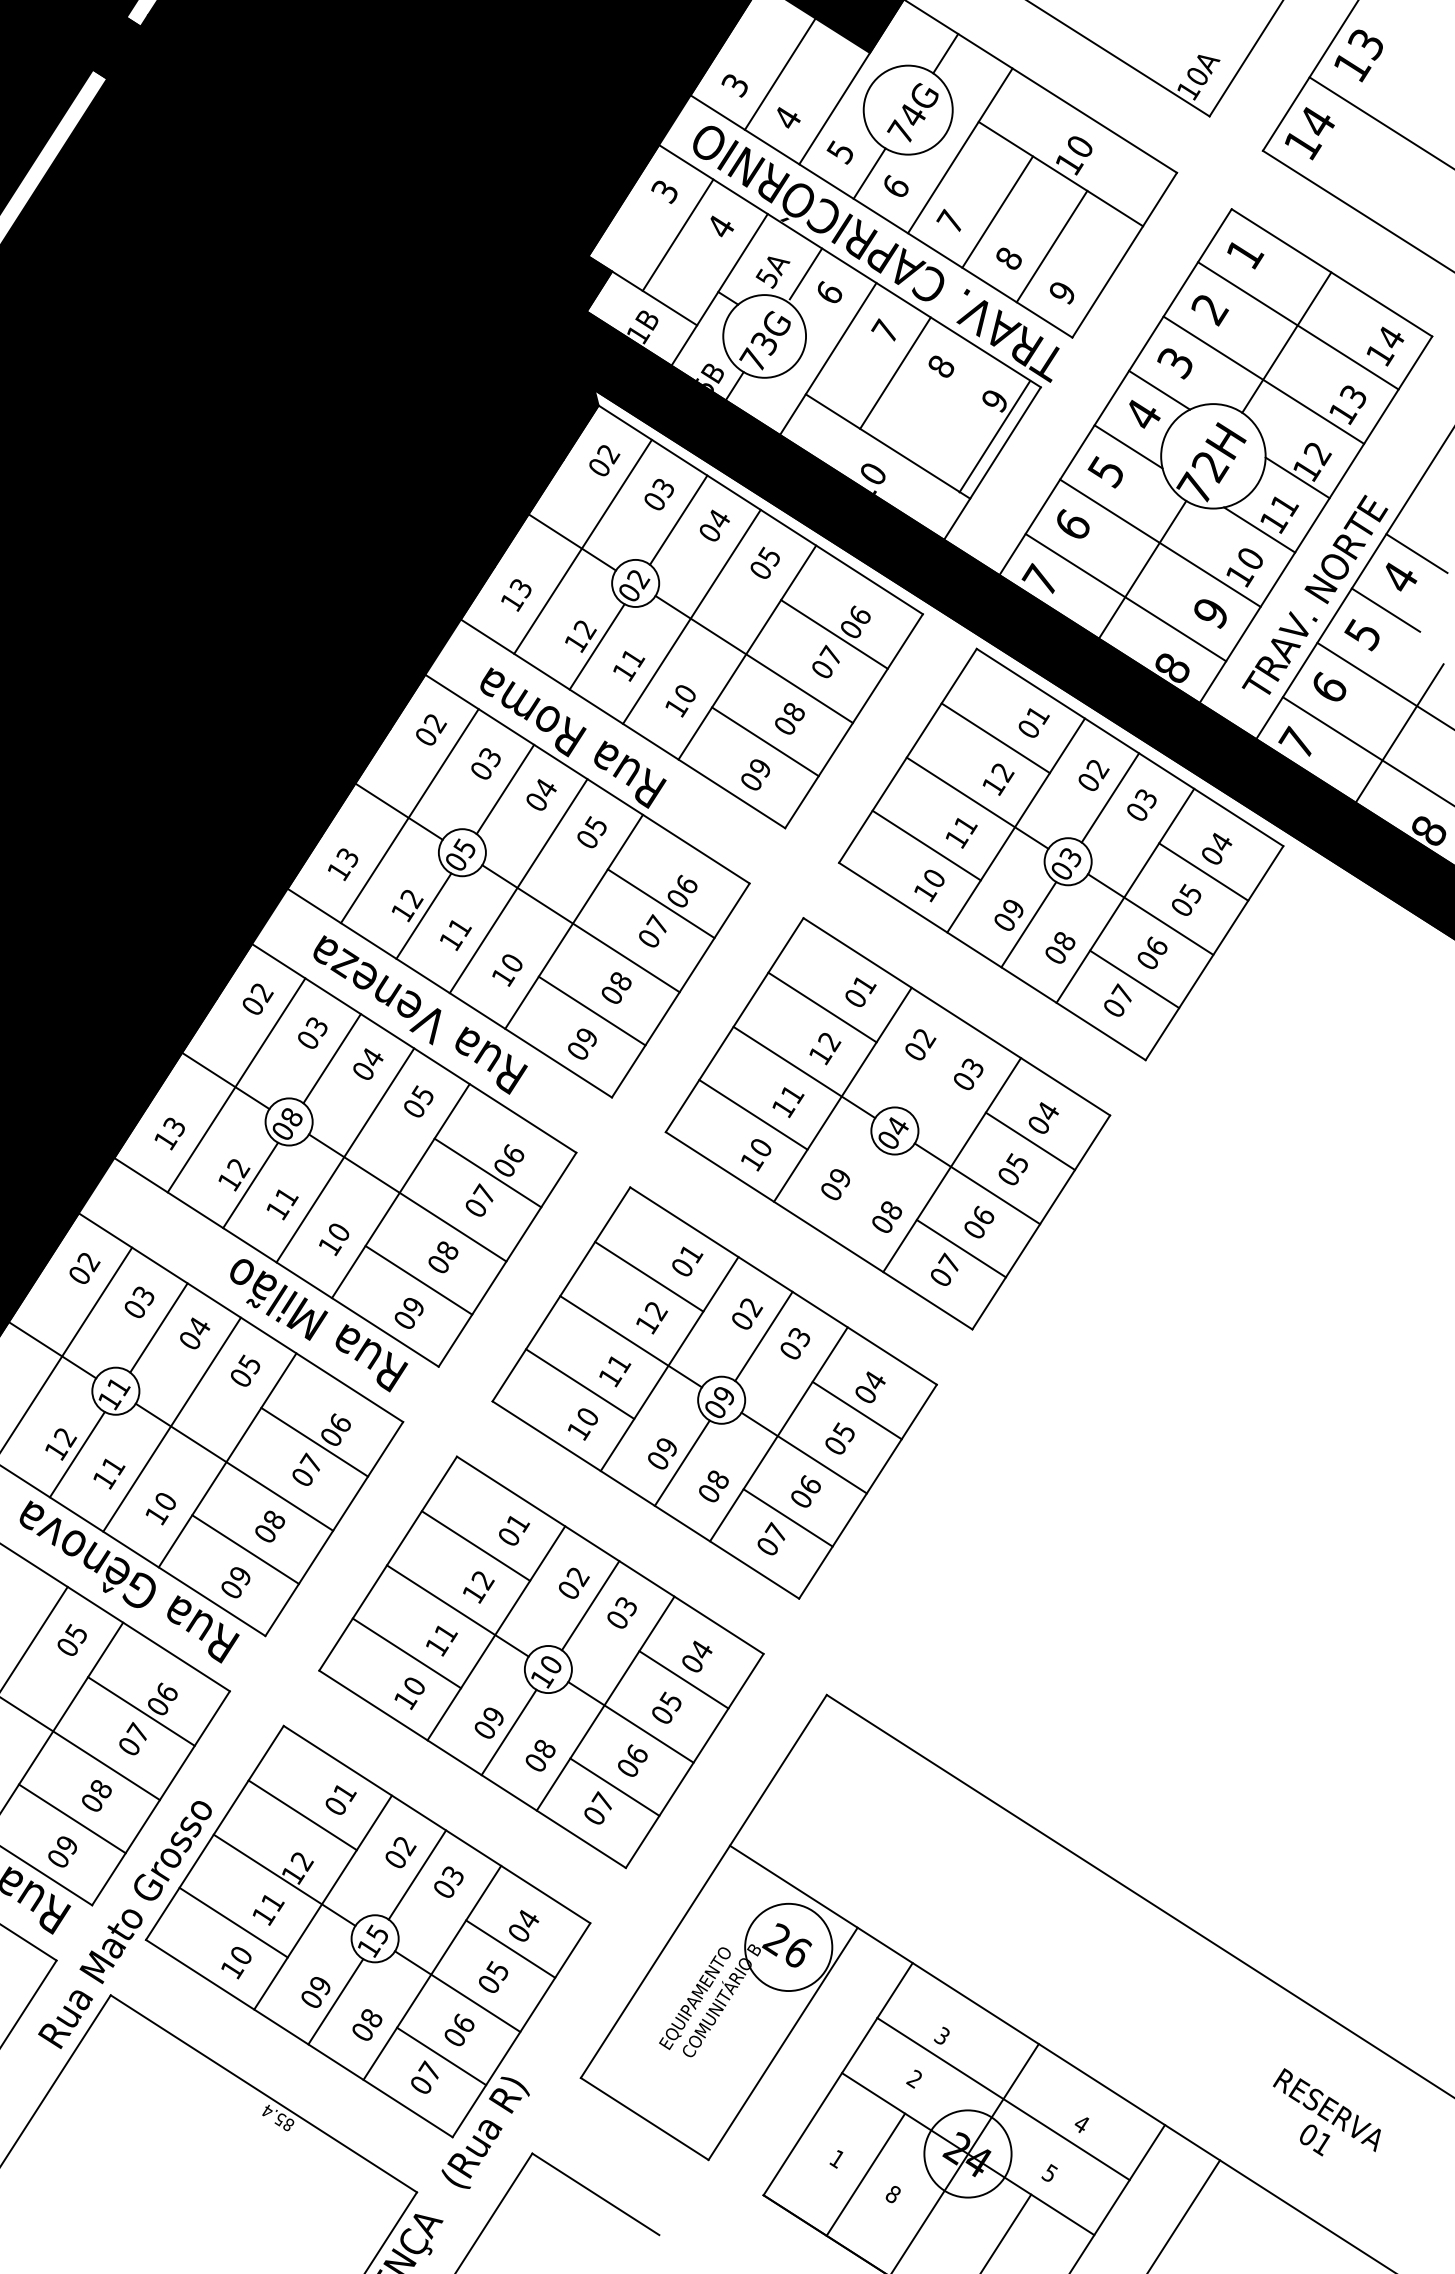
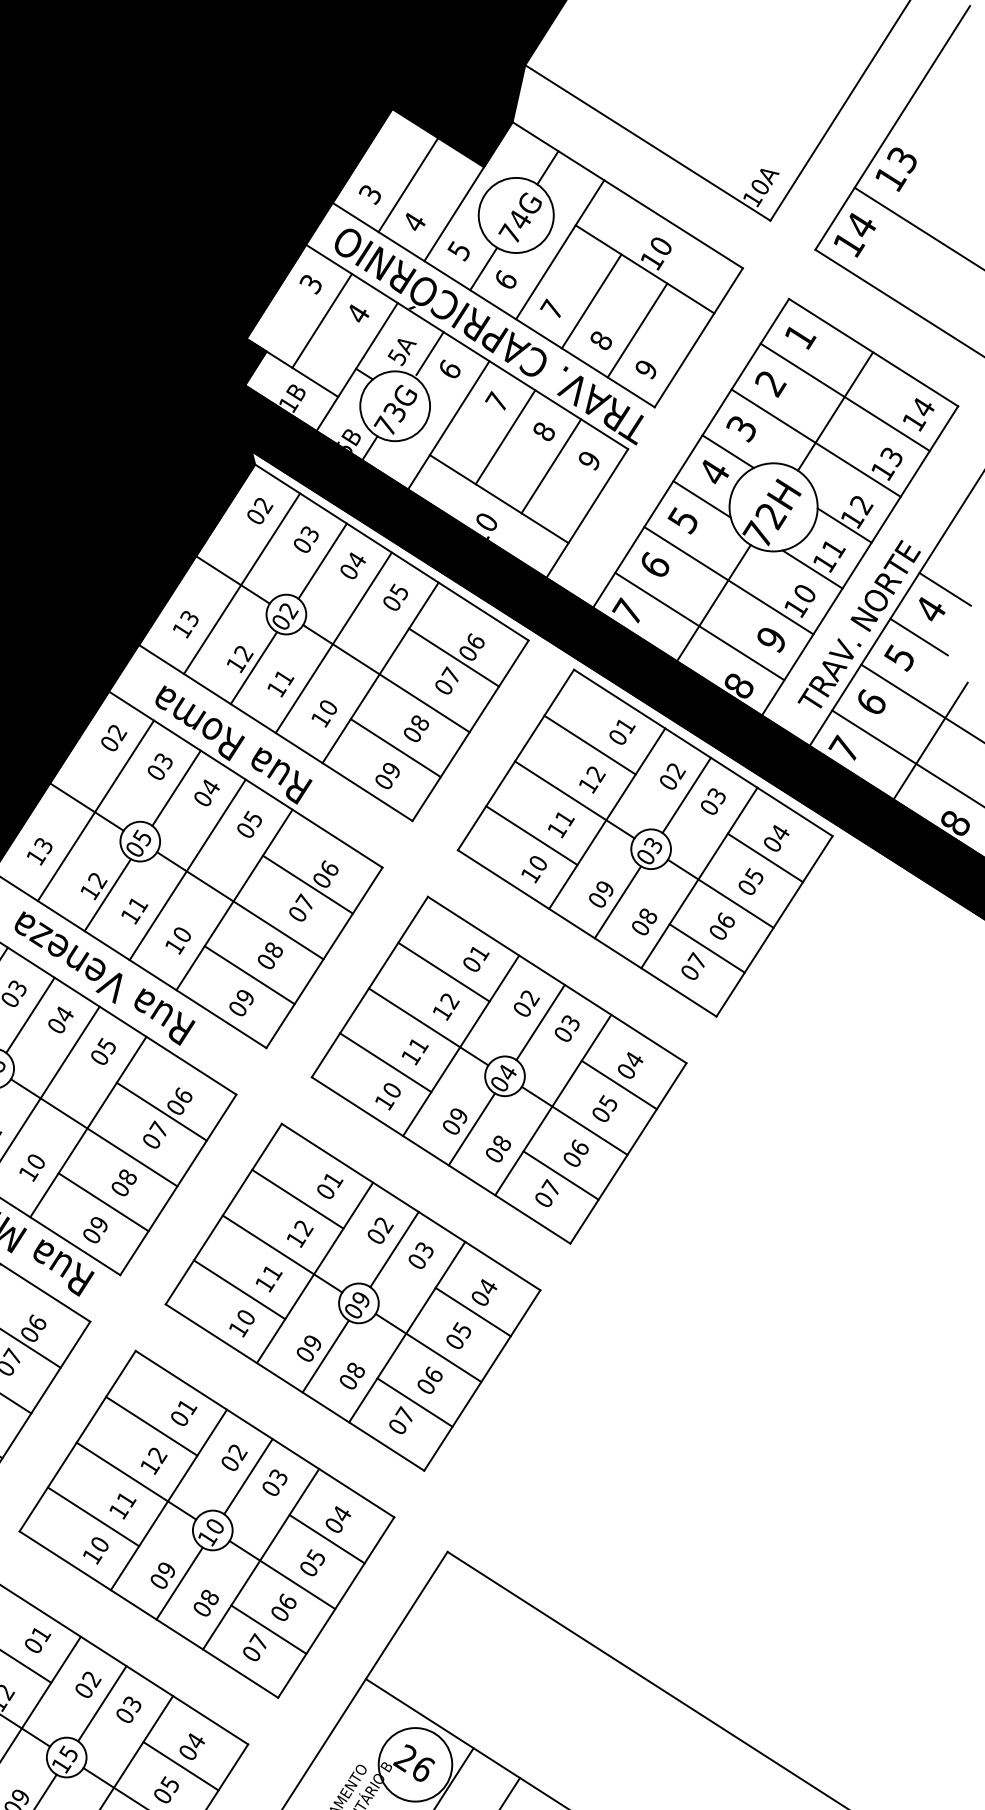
line: (994, 436) -> (551, 466), moved
line: (936, 1066) -> (540, 1021), added
line: (855, 1193) -> (471, 1129), added

